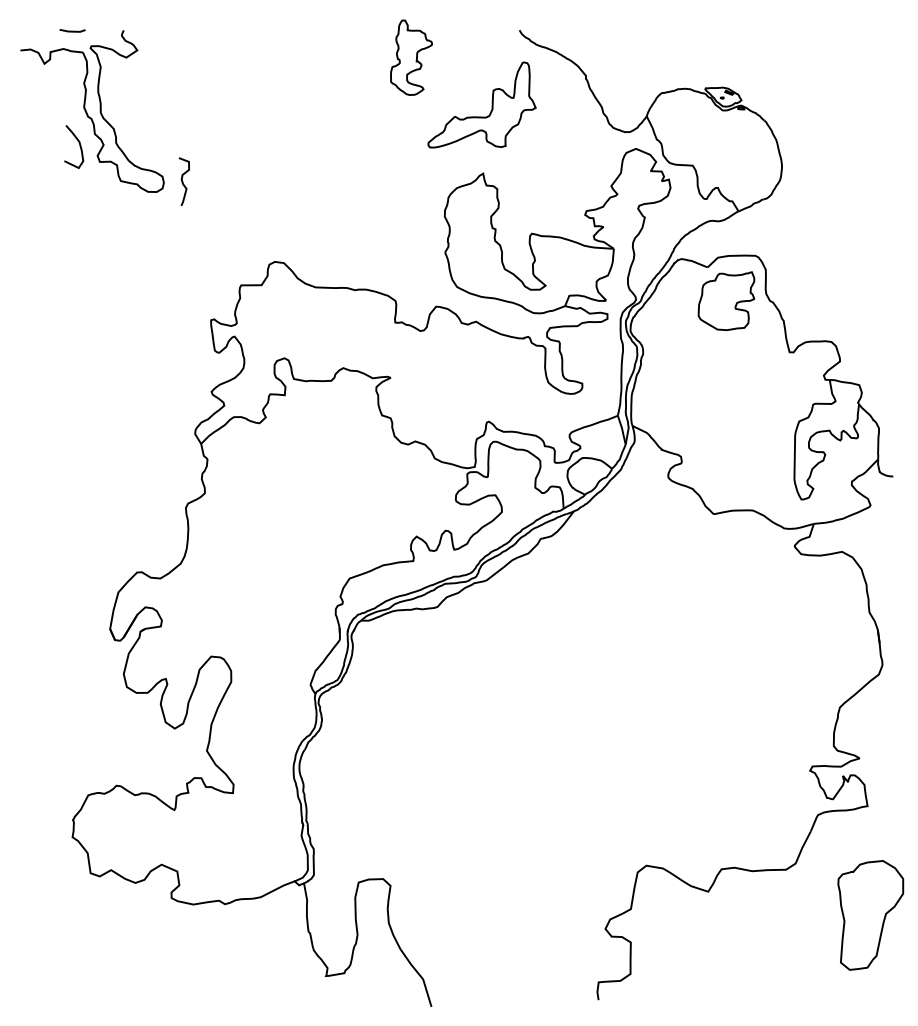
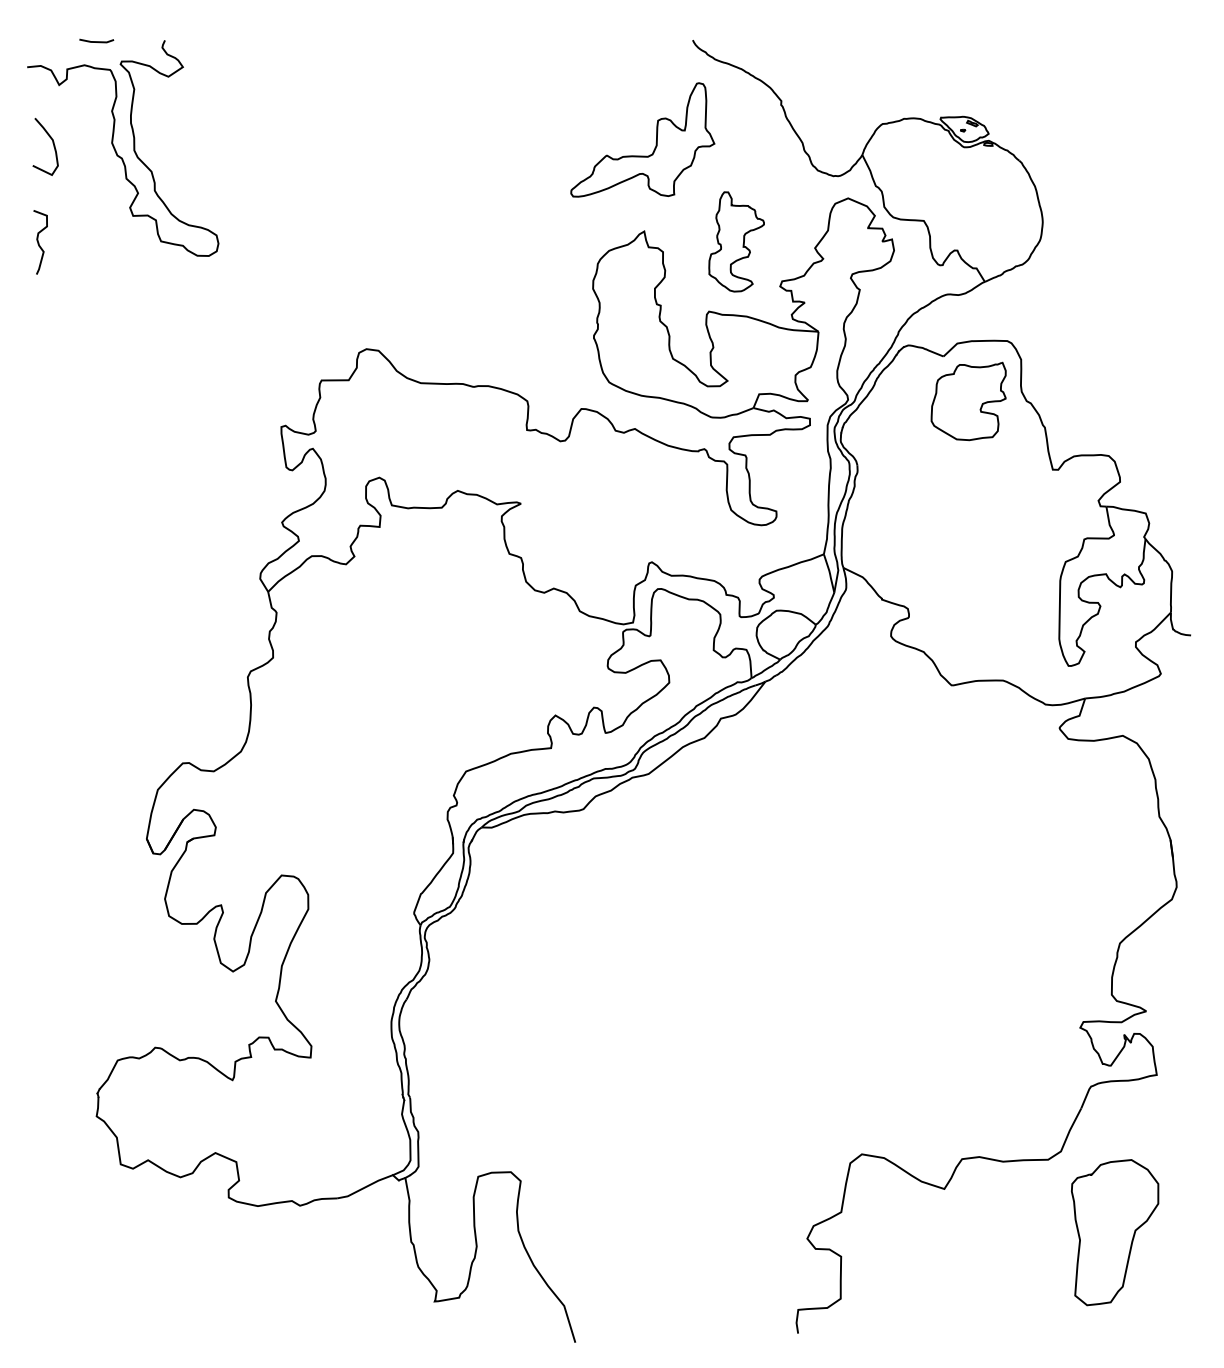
part: (411, 57) -> (736, 241), moved
curve: (79, 144) -> (52, 143), moved
curve: (183, 181) -> (39, 242), moved
part: (871, 915) -> (1115, 1232), moved

